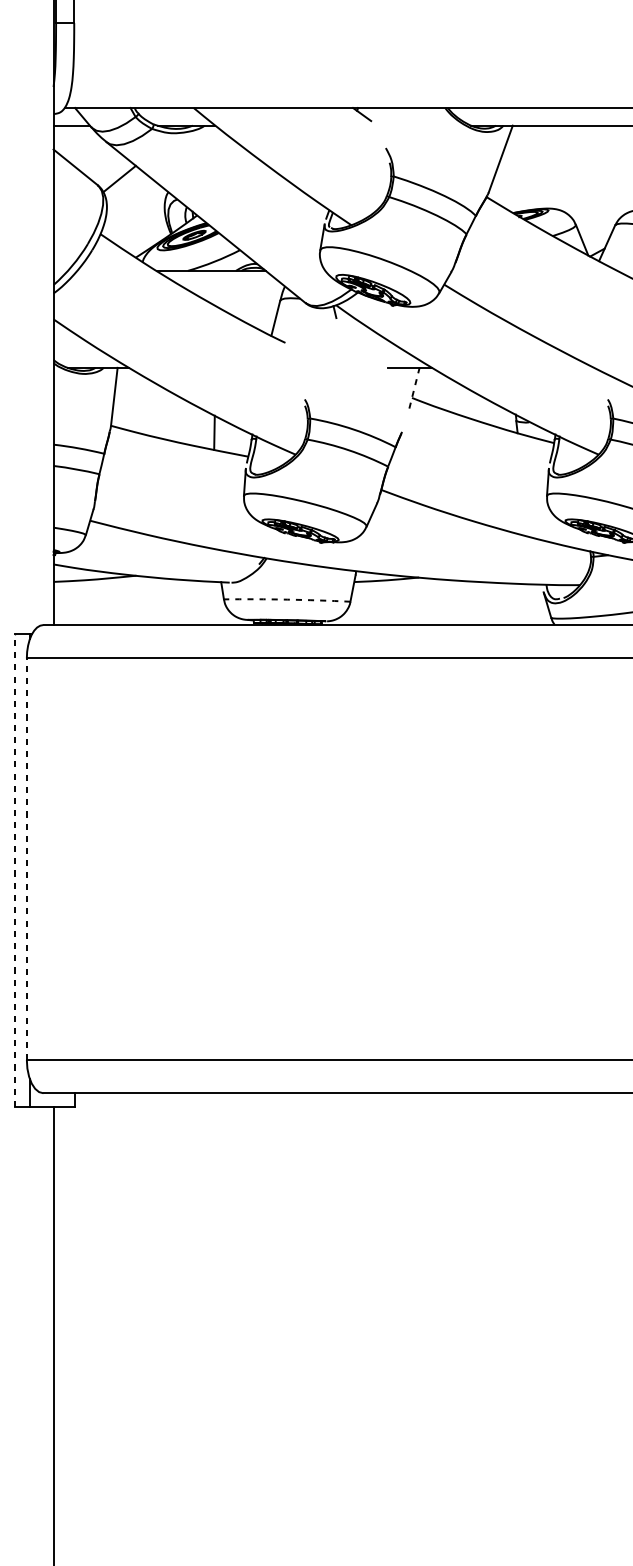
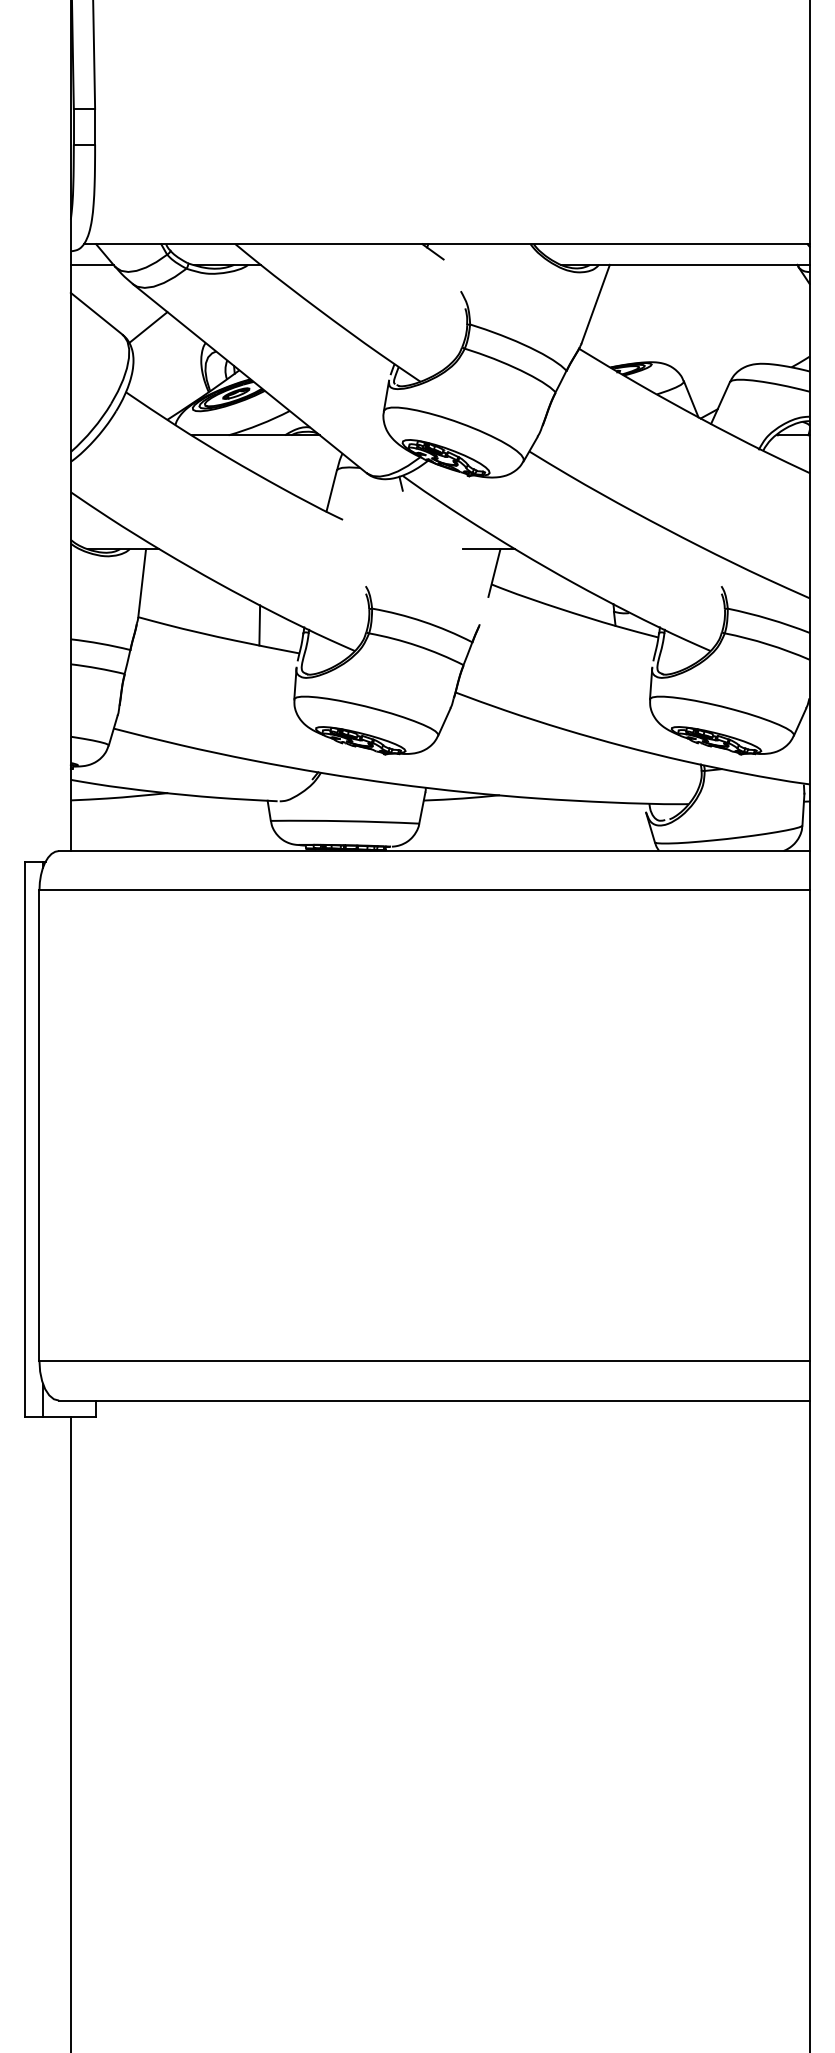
line: (414, 388) -> (494, 573), dashed -> solid
arc: (287, 599) -> (345, 821), dashed -> solid
line: (26, 858) -> (39, 1125), dashed -> solid
line: (14, 869) -> (25, 1138), dashed -> solid

